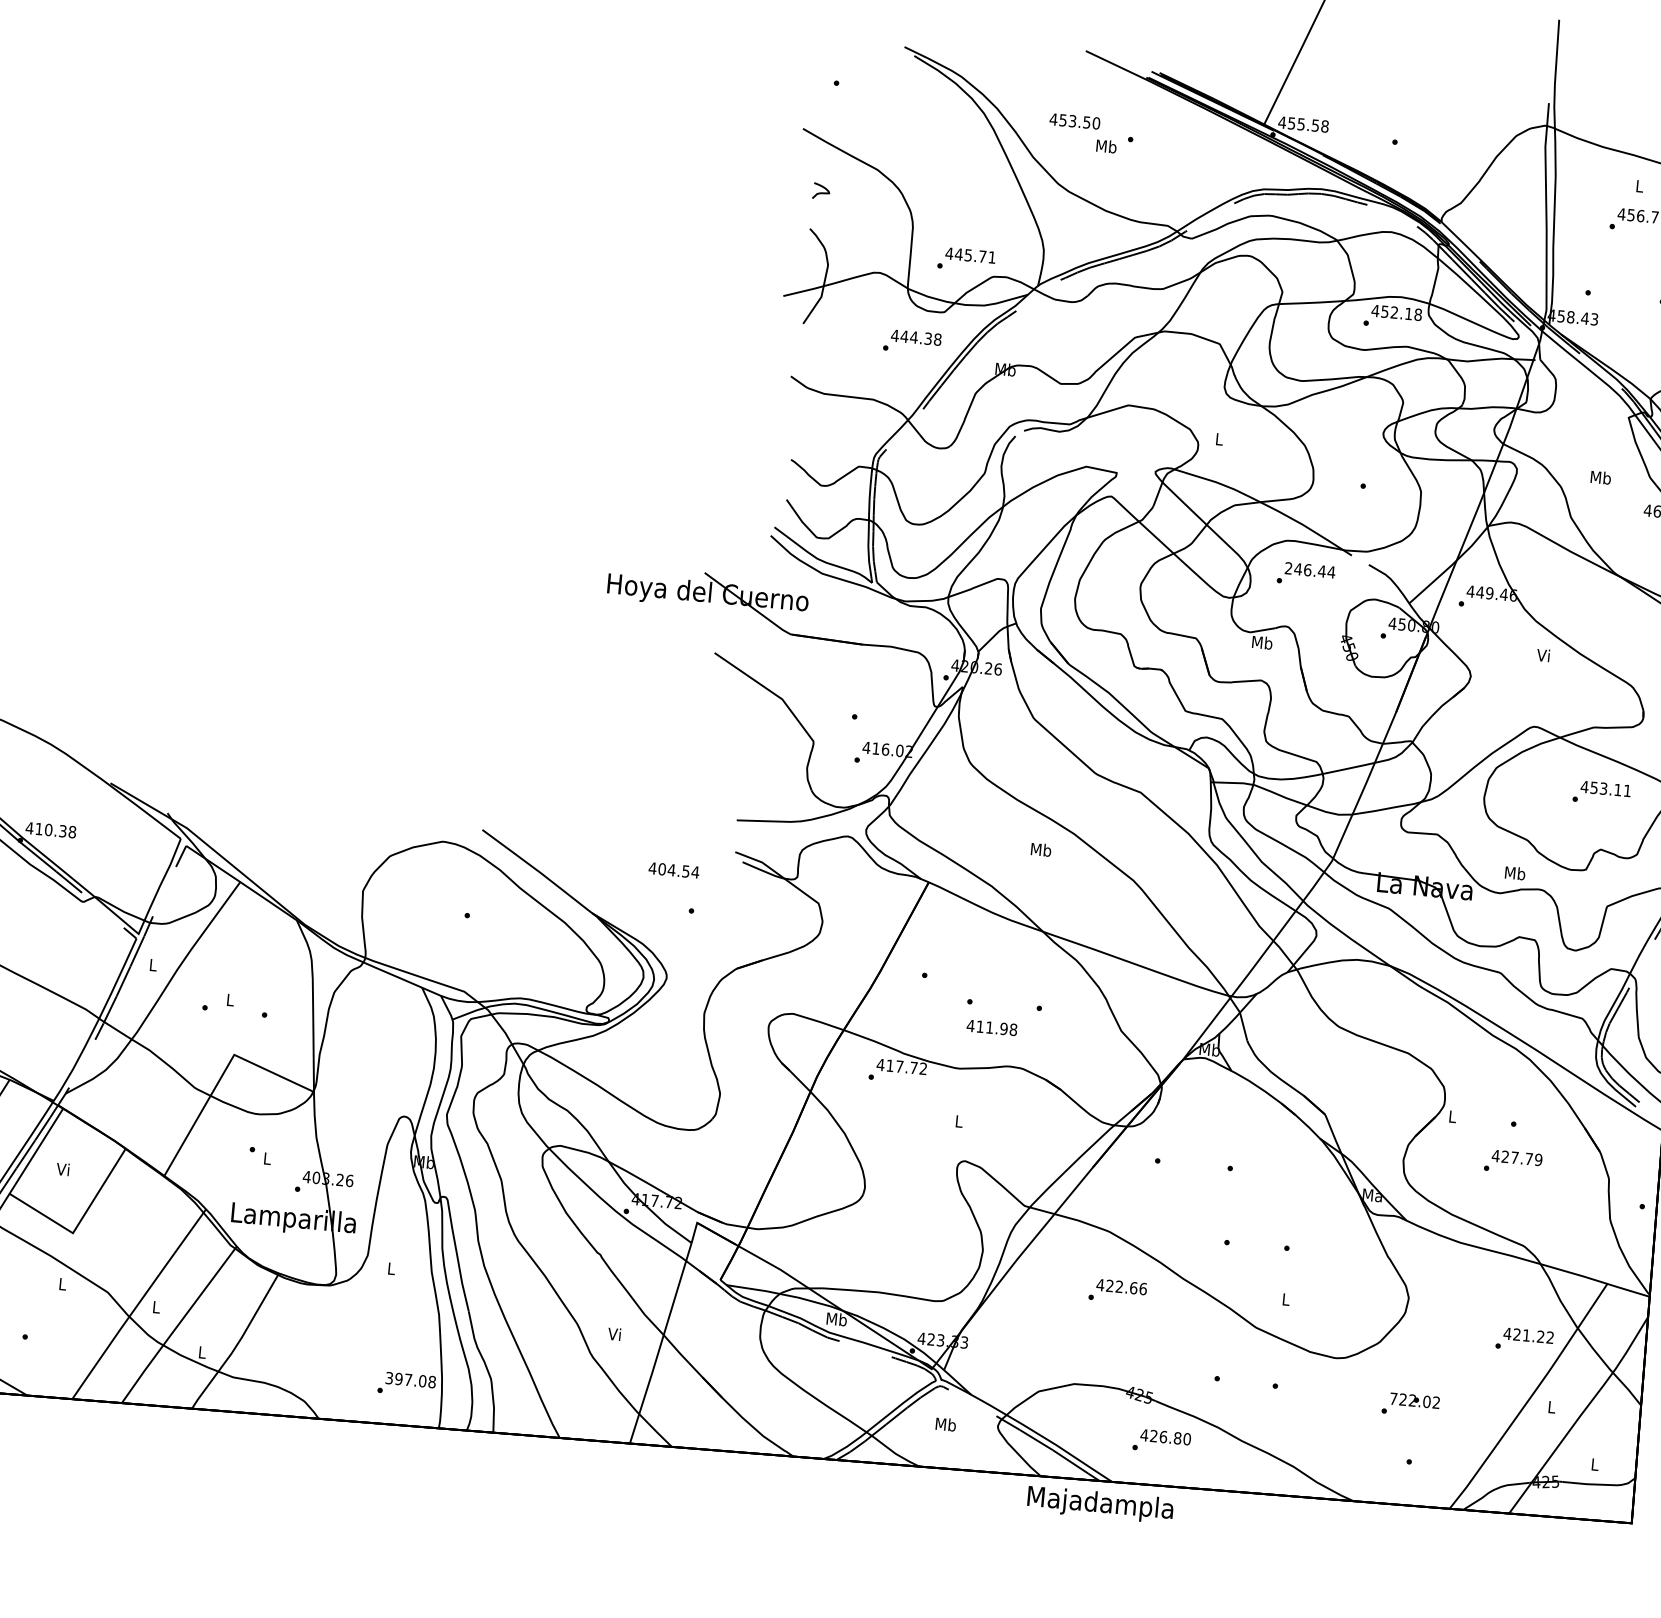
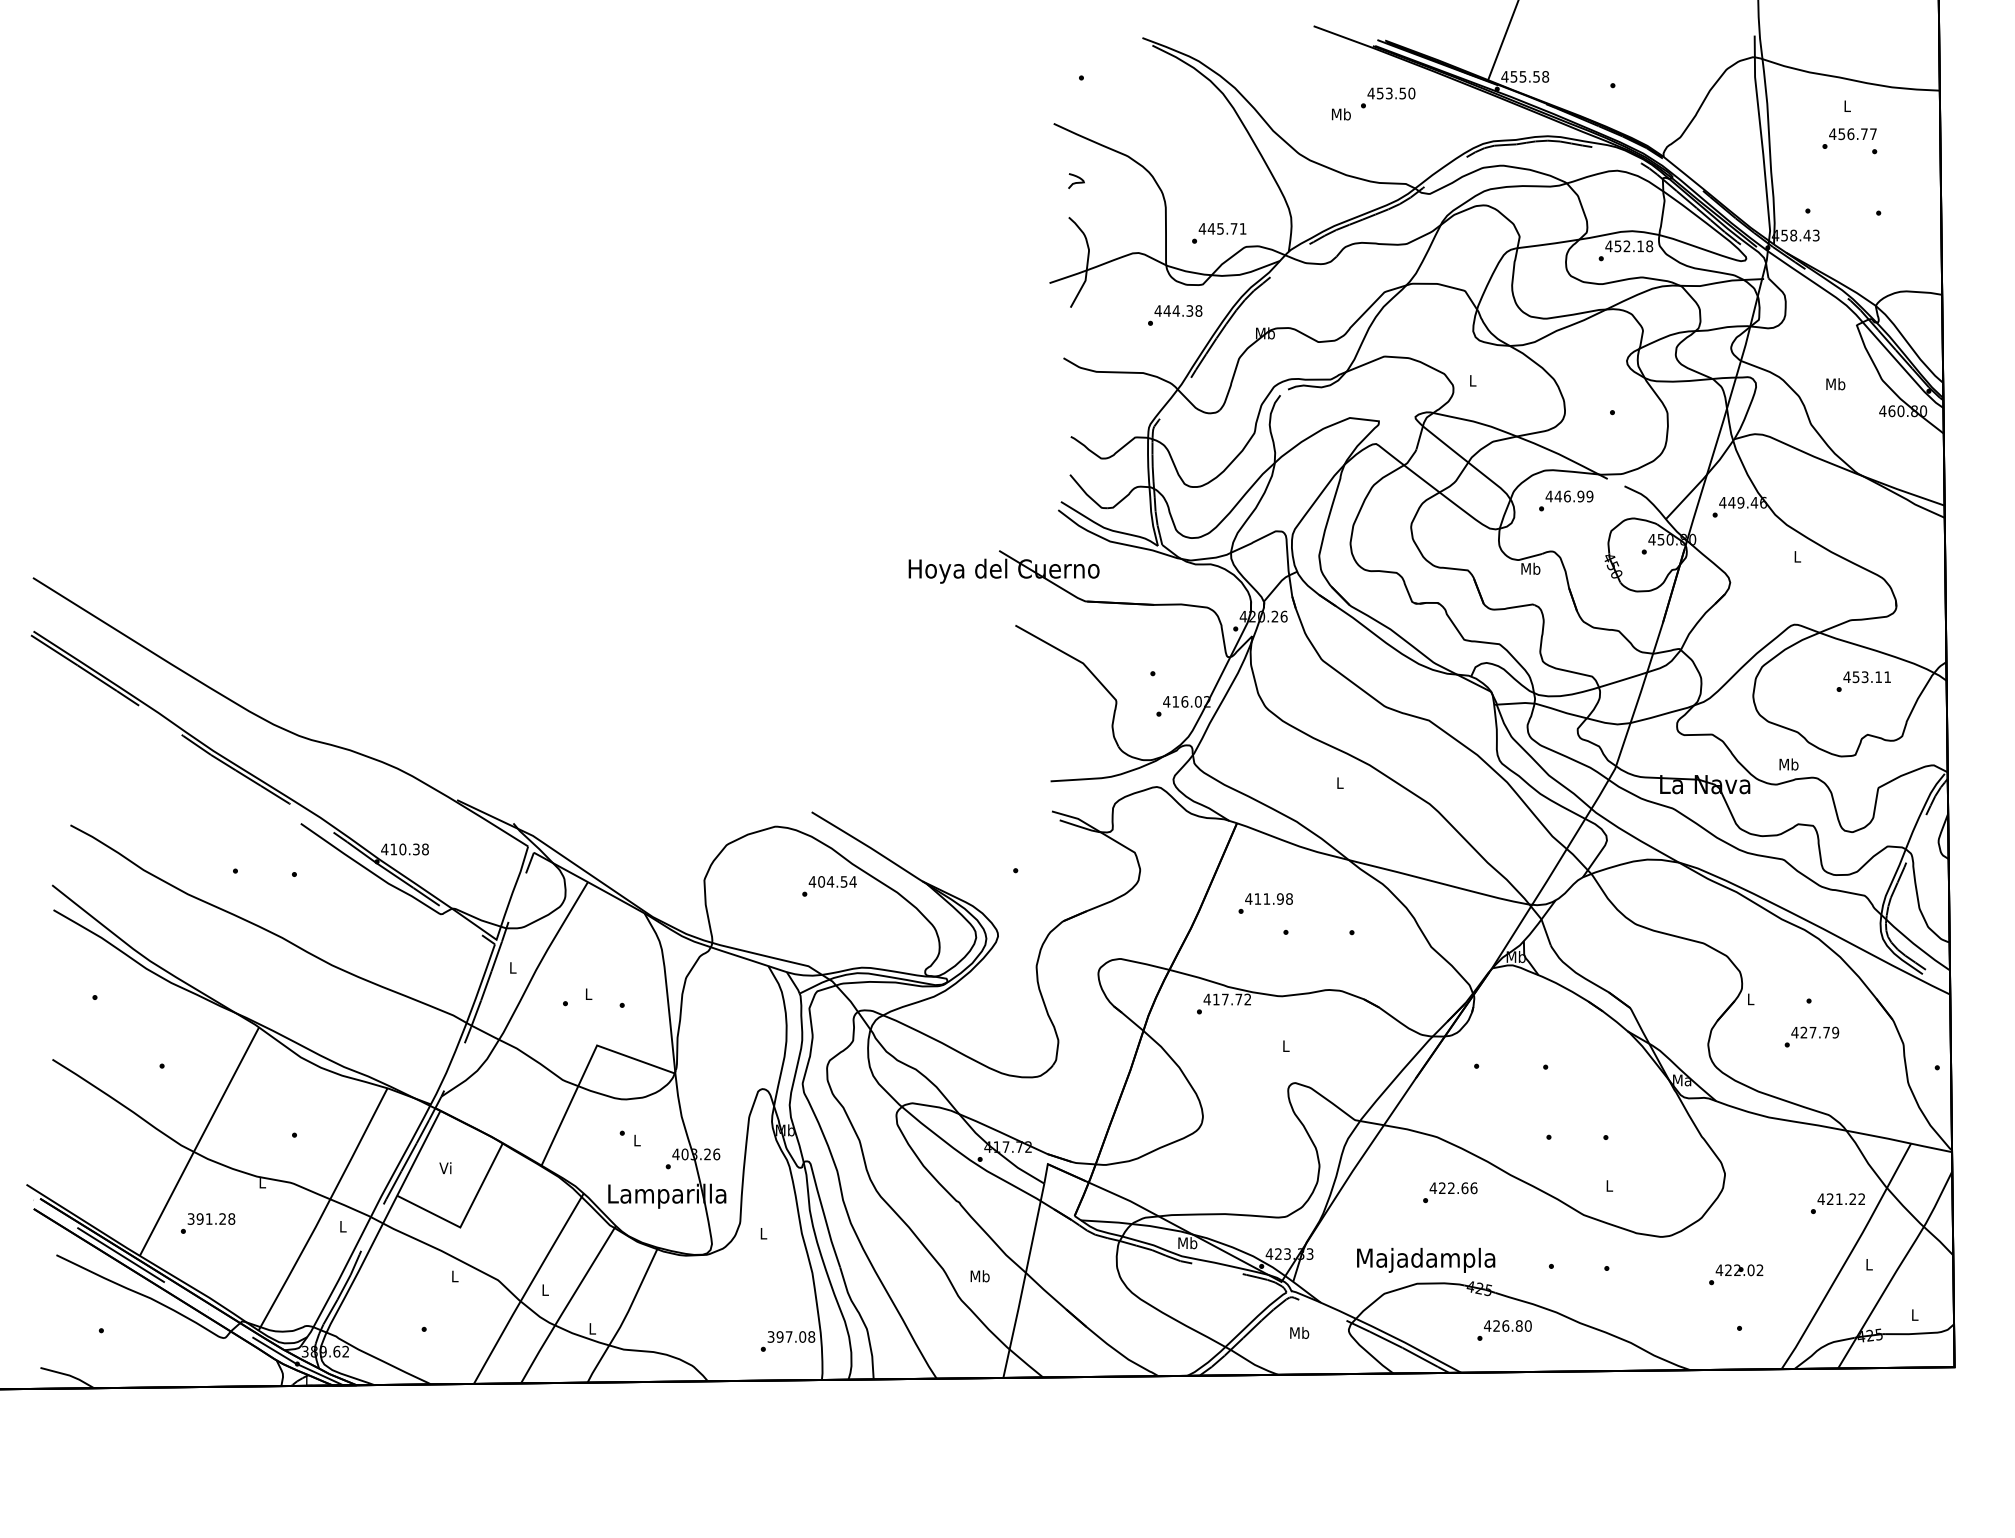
text: (1075, 121) -> (1391, 93), moved
text: (1309, 570) -> (1569, 496), 246.44 -> 446.99
text: (1543, 655) -> (1796, 556), Vi -> L
text: (1040, 850) -> (1339, 783), Mb -> L
text: (673, 869) -> (832, 881), moved
text: (991, 1027) -> (1268, 898), moved
text: (614, 1334) -> (979, 1276), Vi -> Mb
text: (1393, 1398) -> (1719, 1269), 722.02 -> 422.02
text: (1100, 1503) -> (1426, 1259), moved

